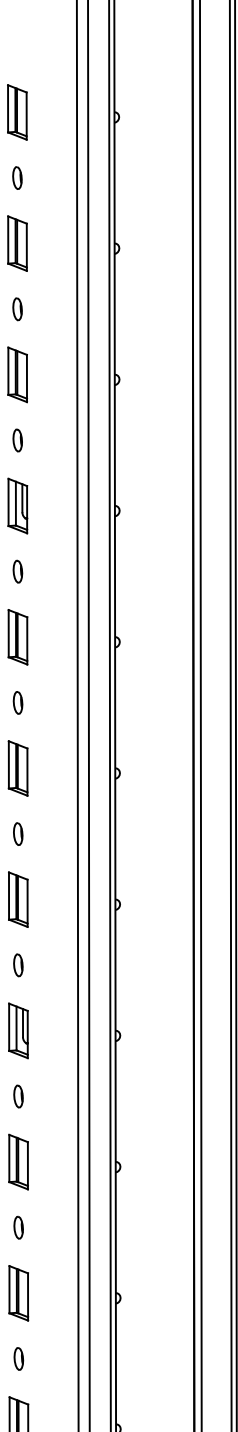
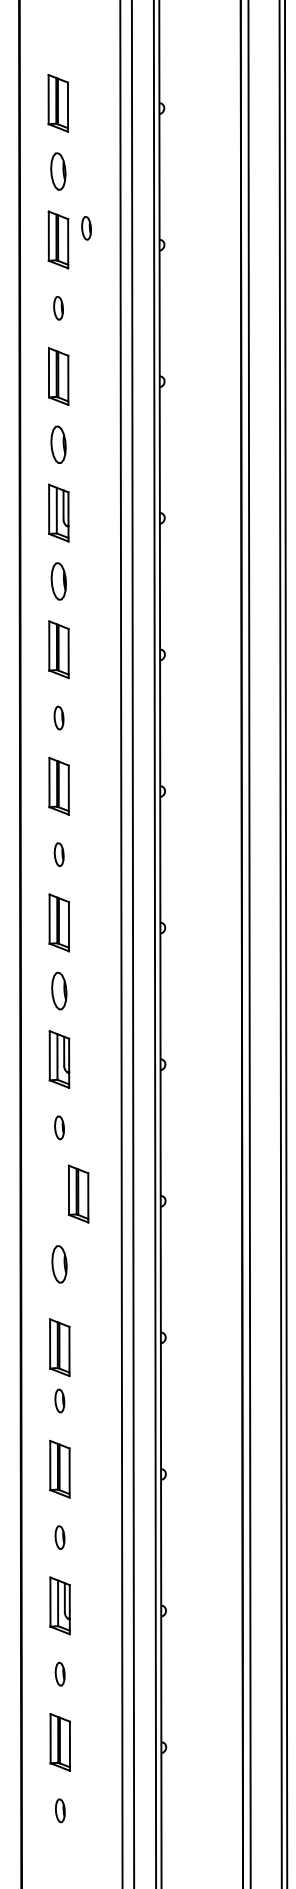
part: (17, 177) -> (58, 171), size x1.6
part: (44, 232) -> (86, 228), added
part: (17, 440) -> (58, 444), size x1.6
part: (17, 571) -> (58, 581), size x1.6
part: (18, 965) -> (59, 991), size x1.6
part: (18, 1161) -> (78, 1193), moved
part: (18, 1227) -> (59, 1264), size x1.6
part: (18, 1293) -> (59, 1347), moved

